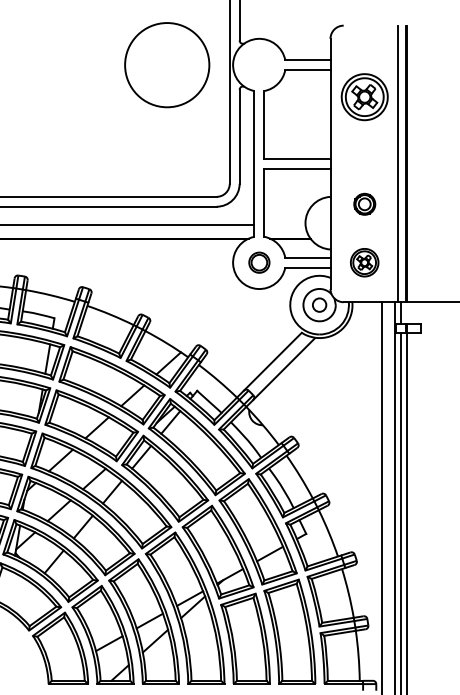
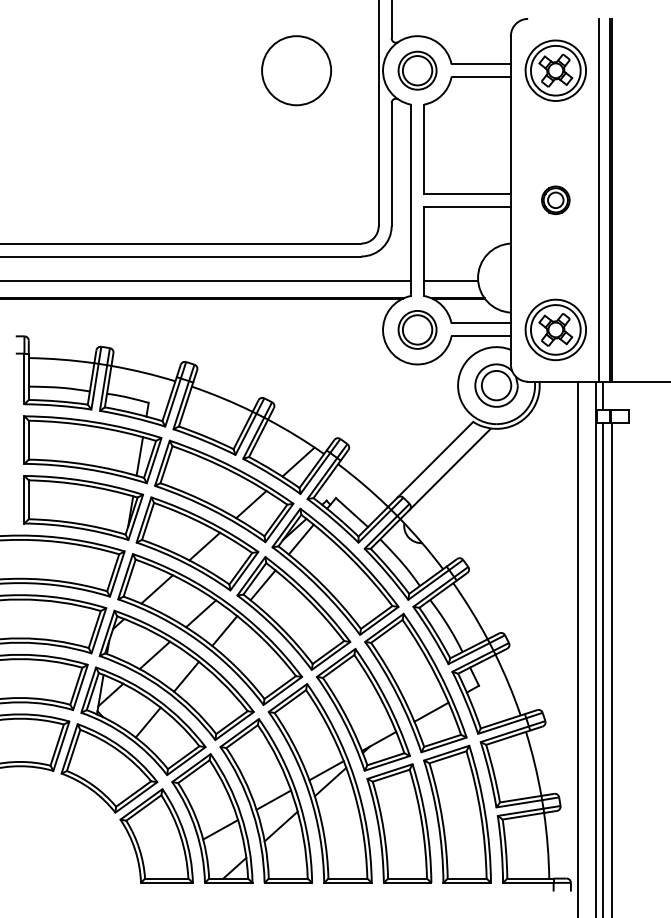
circle: (167, 64) -> (296, 70), size x0.62
part: (259, 64) -> (417, 70), added
part: (364, 96) -> (555, 70), moved
part: (364, 203) -> (555, 199), moved
line: (285, 225) -> (451, 281), added
part: (259, 262) -> (417, 329), size x1.43
part: (364, 262) -> (555, 329), size x1.67
circle: (319, 305) -> (496, 385), size x1.67

